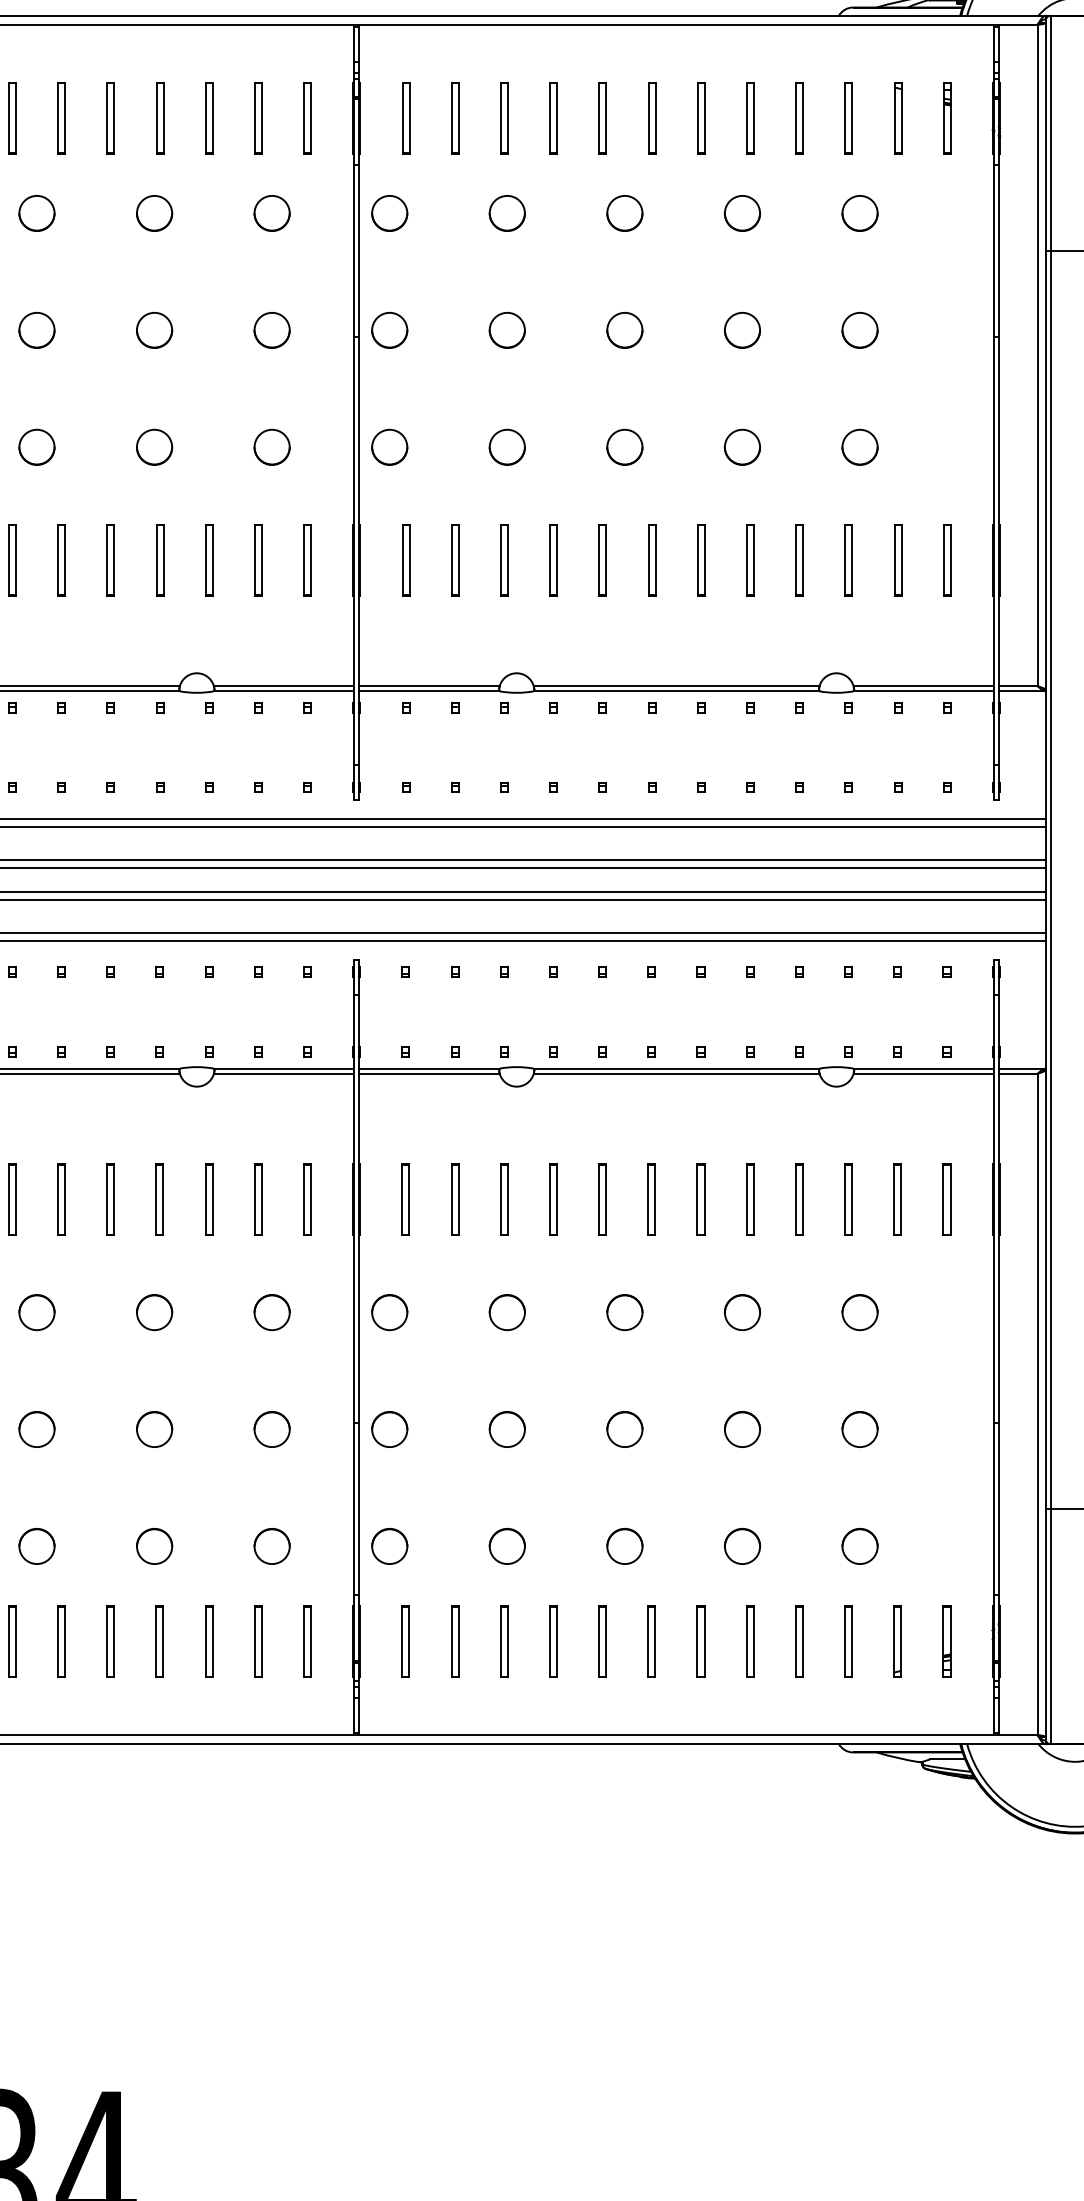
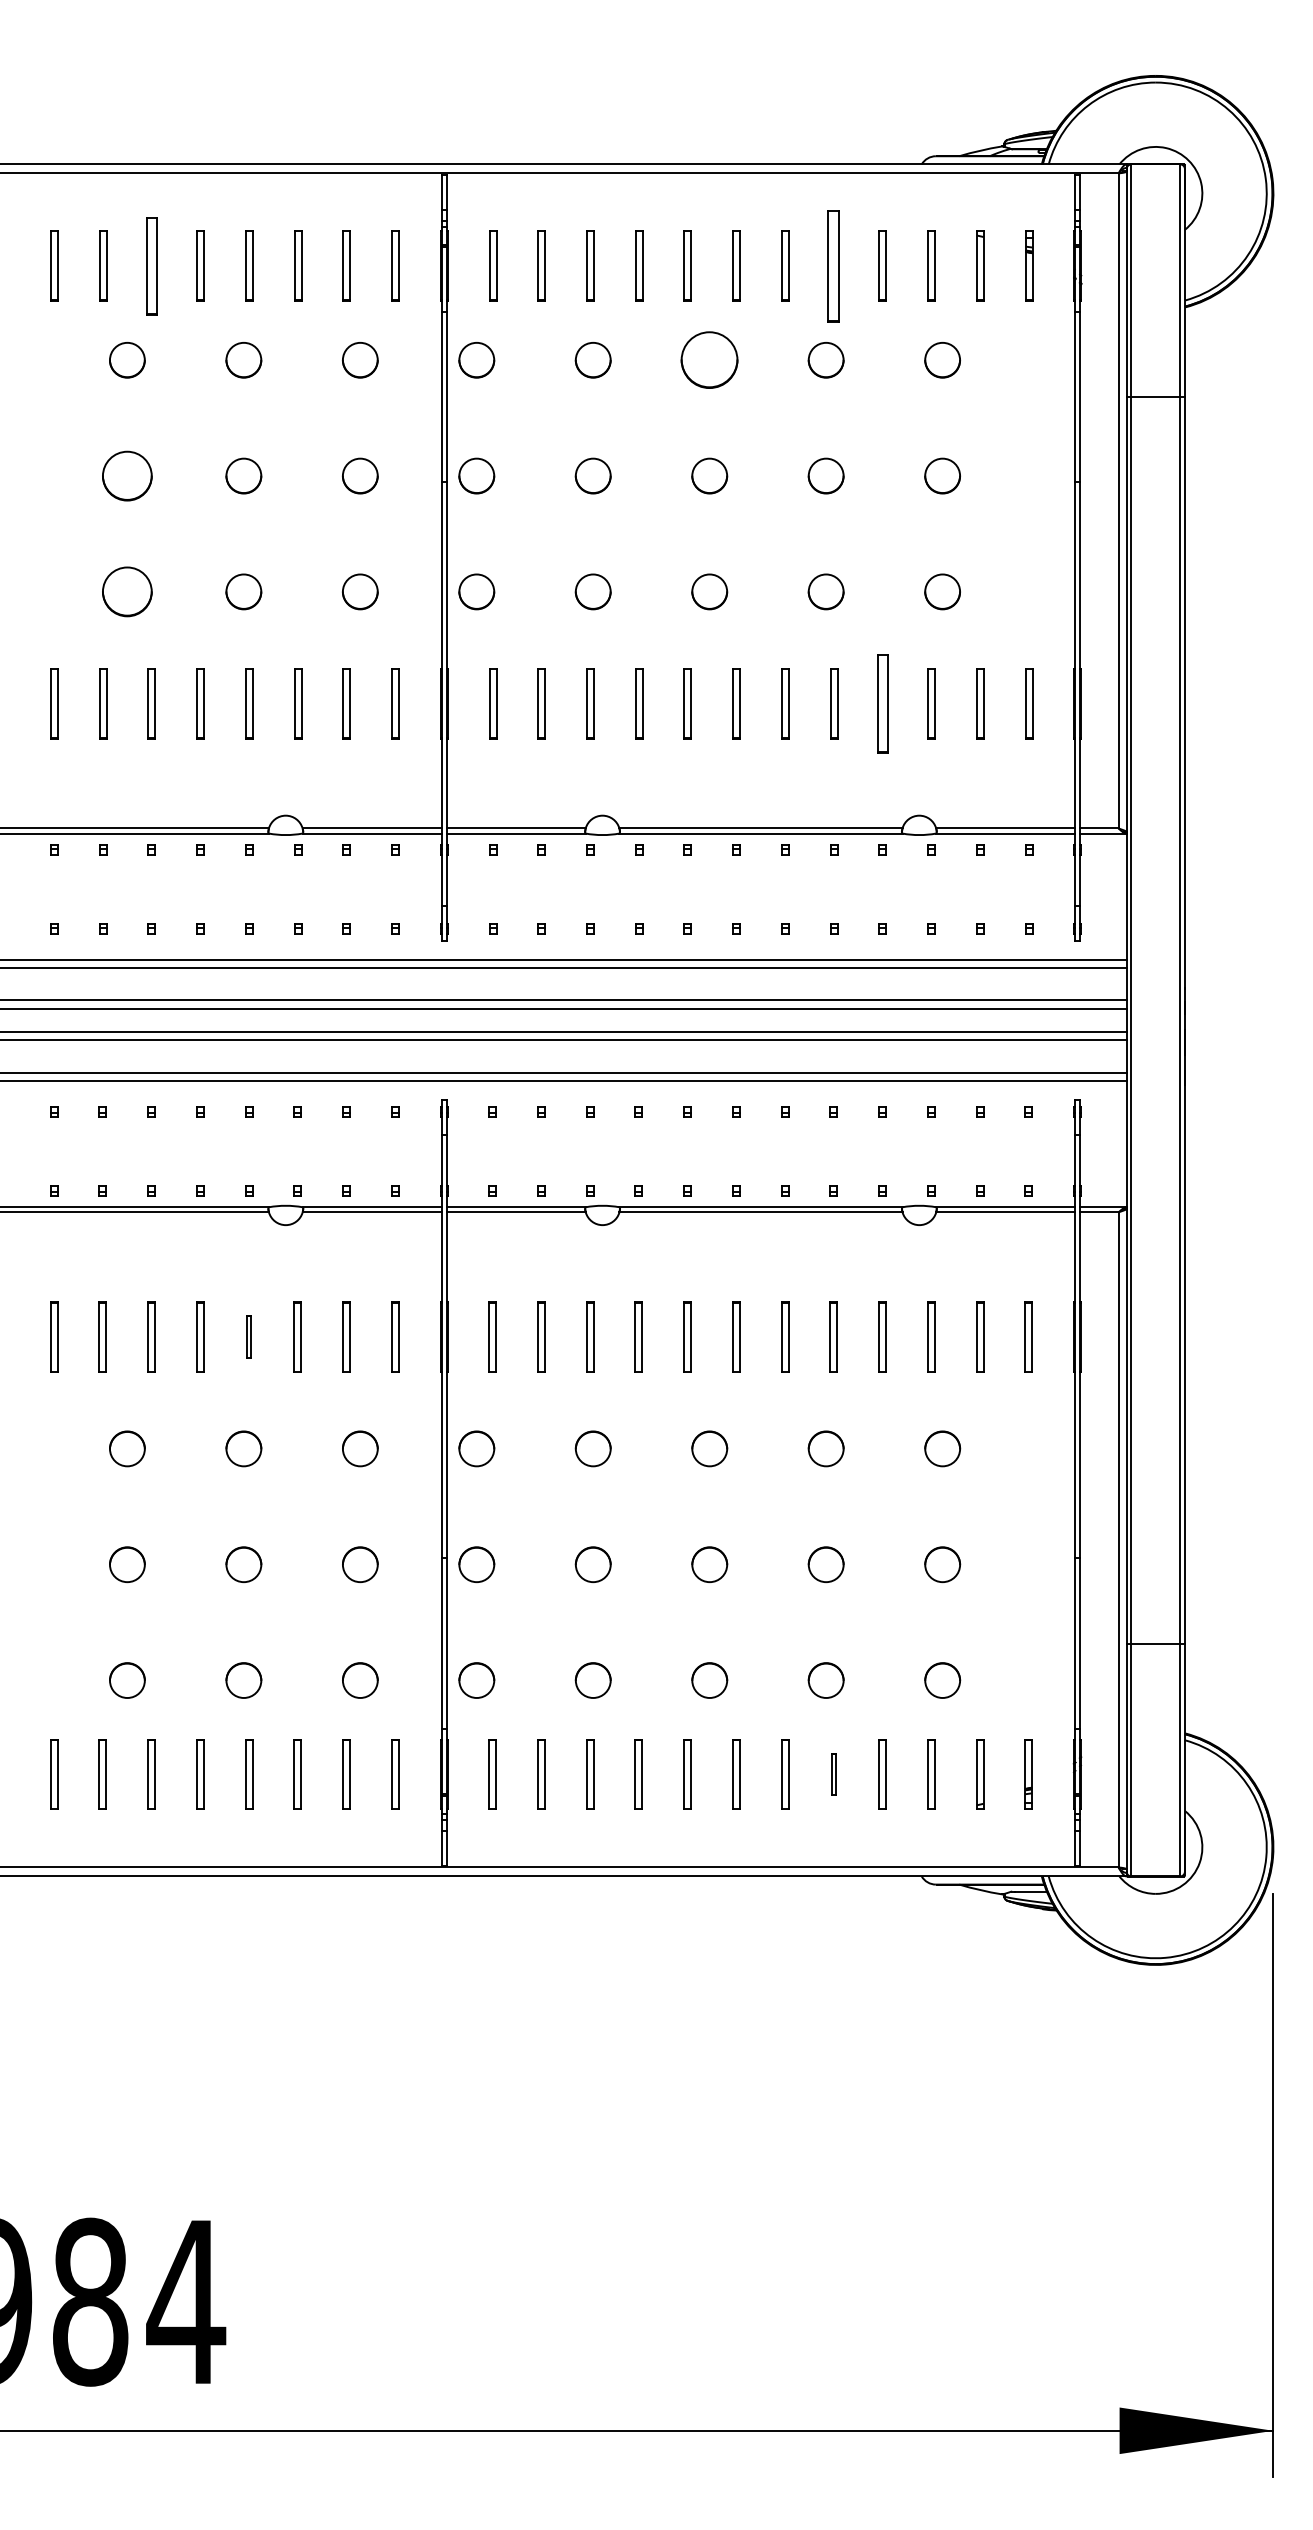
part: (61, 117) -> (151, 265), size x1.4
part: (750, 117) -> (834, 265), size x1.6
part: (624, 213) -> (709, 360), size x1.6
part: (37, 329) -> (127, 475), size x1.4
part: (37, 446) -> (127, 591), size x1.4
part: (799, 560) -> (882, 703), size x1.4
part: (160, 1199) -> (249, 1336), size x0.6
part: (749, 1641) -> (833, 1774), size x0.6

